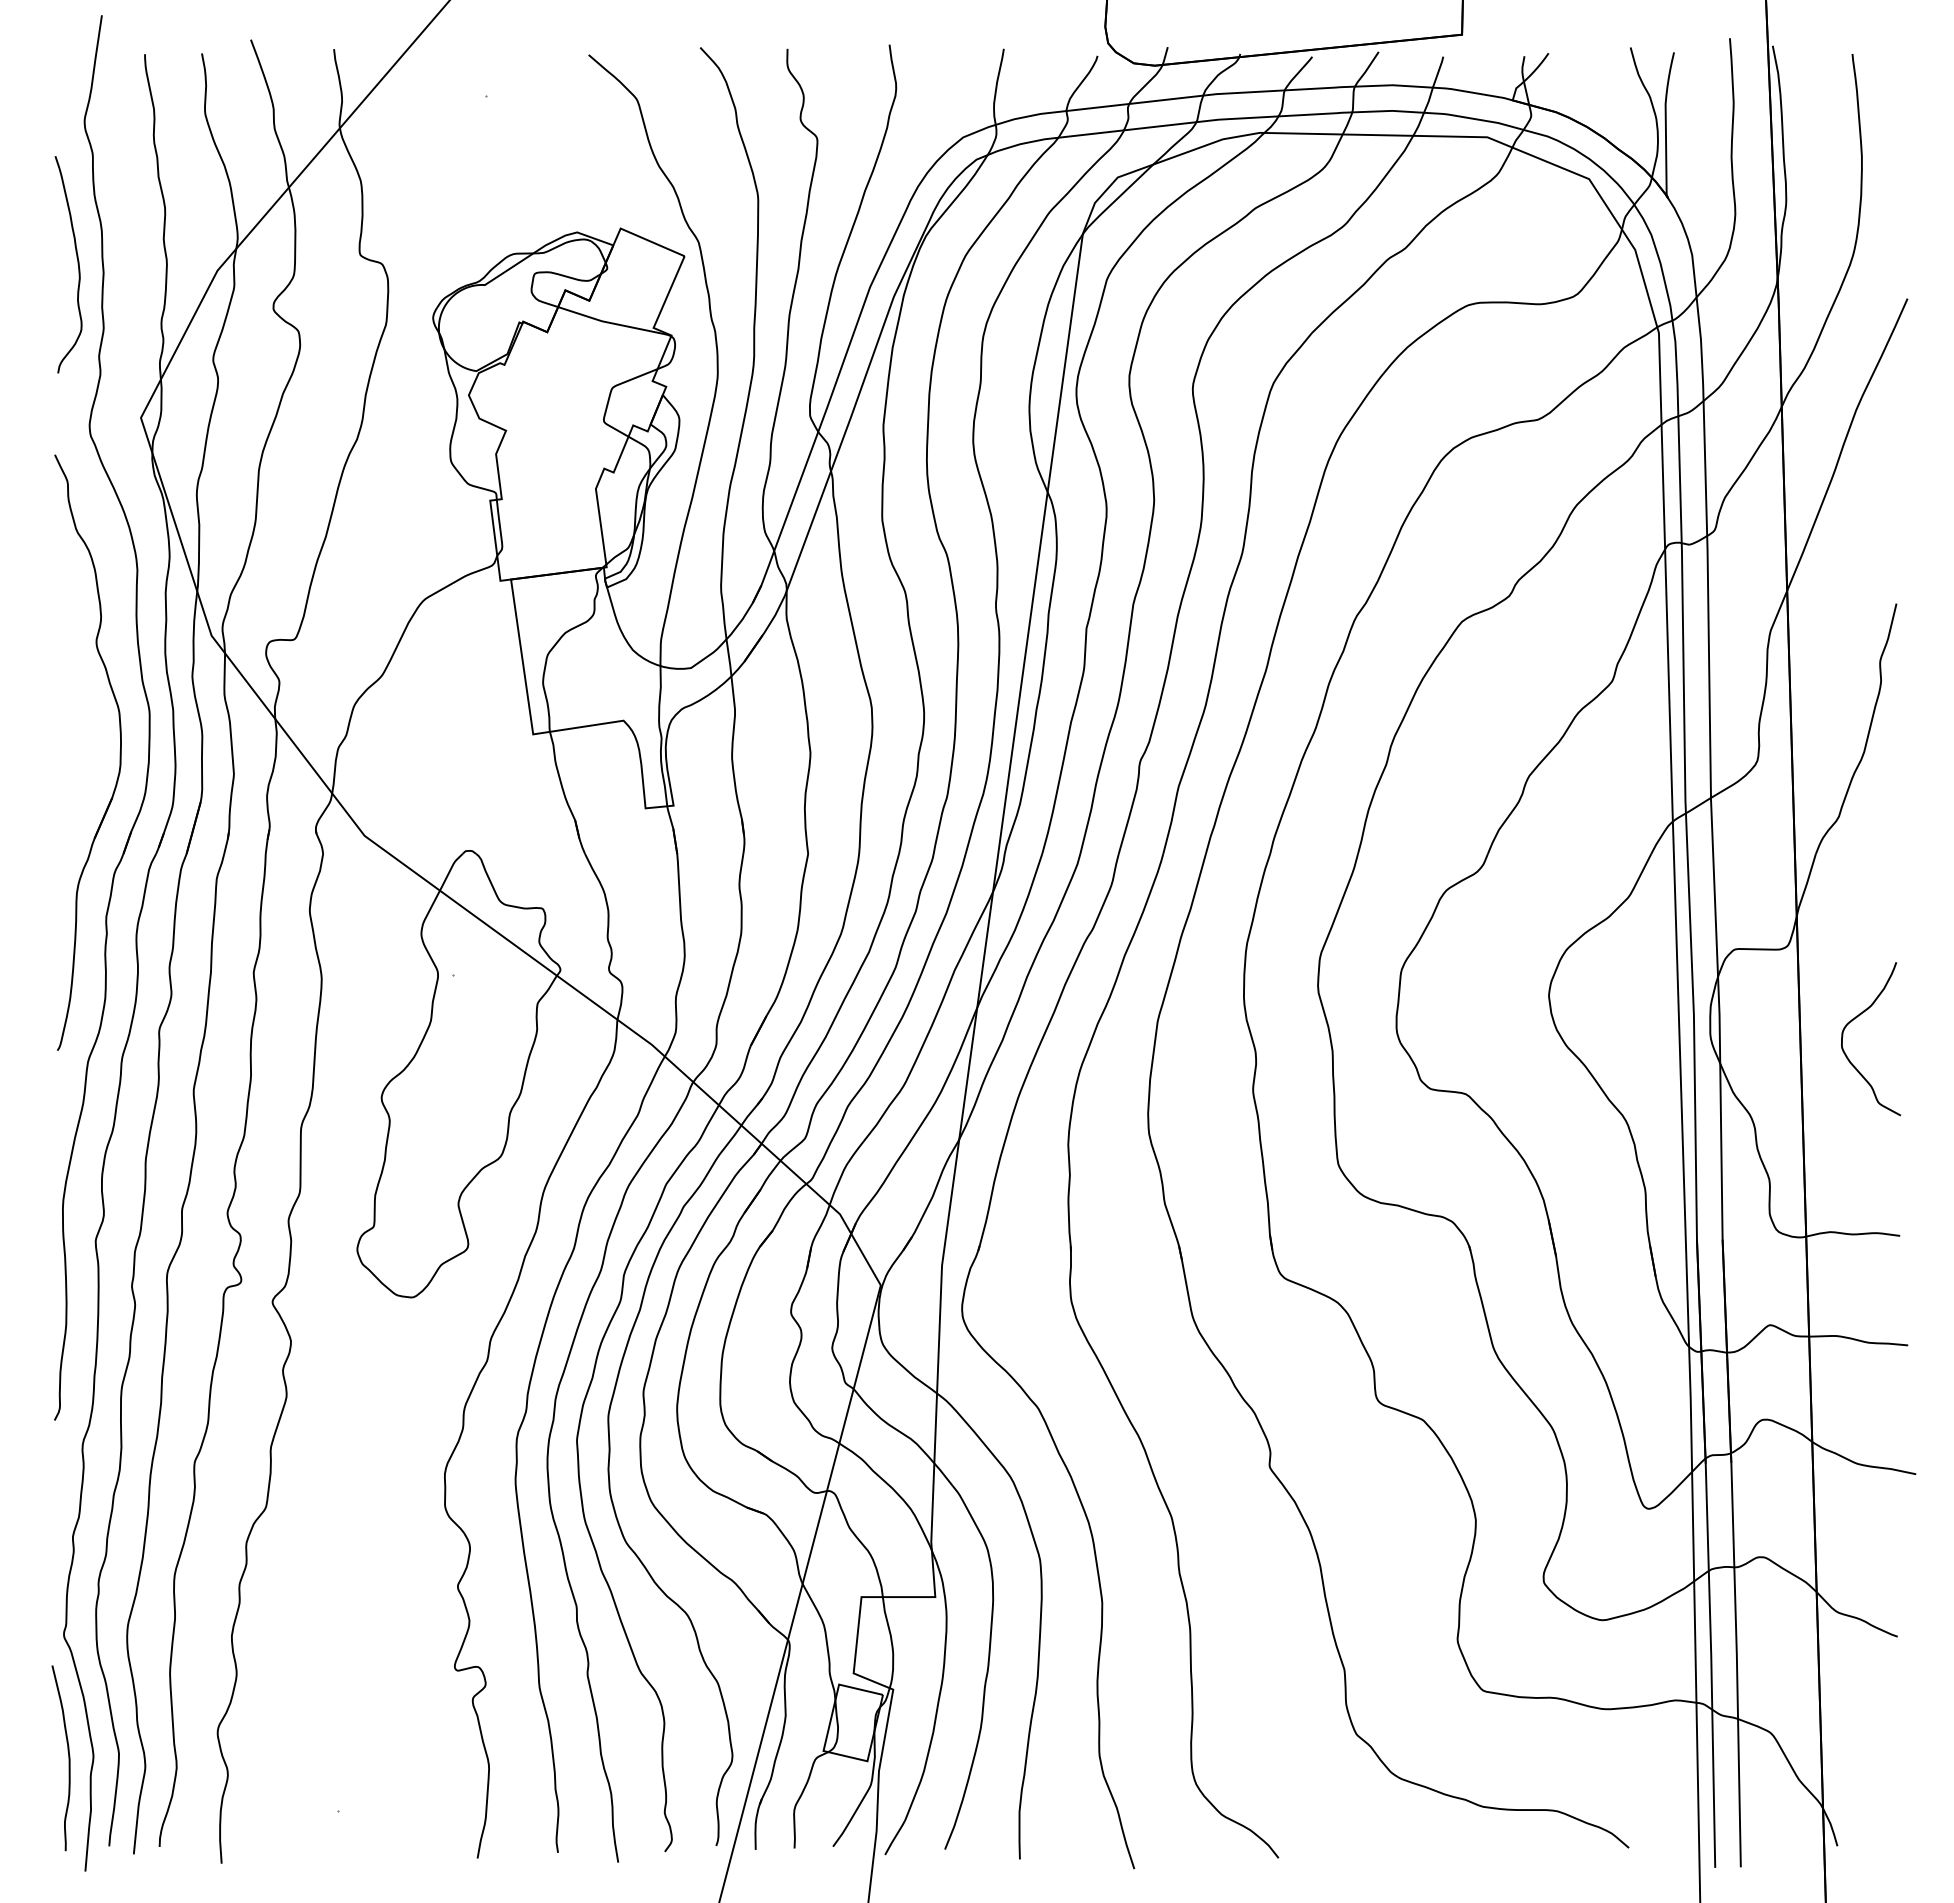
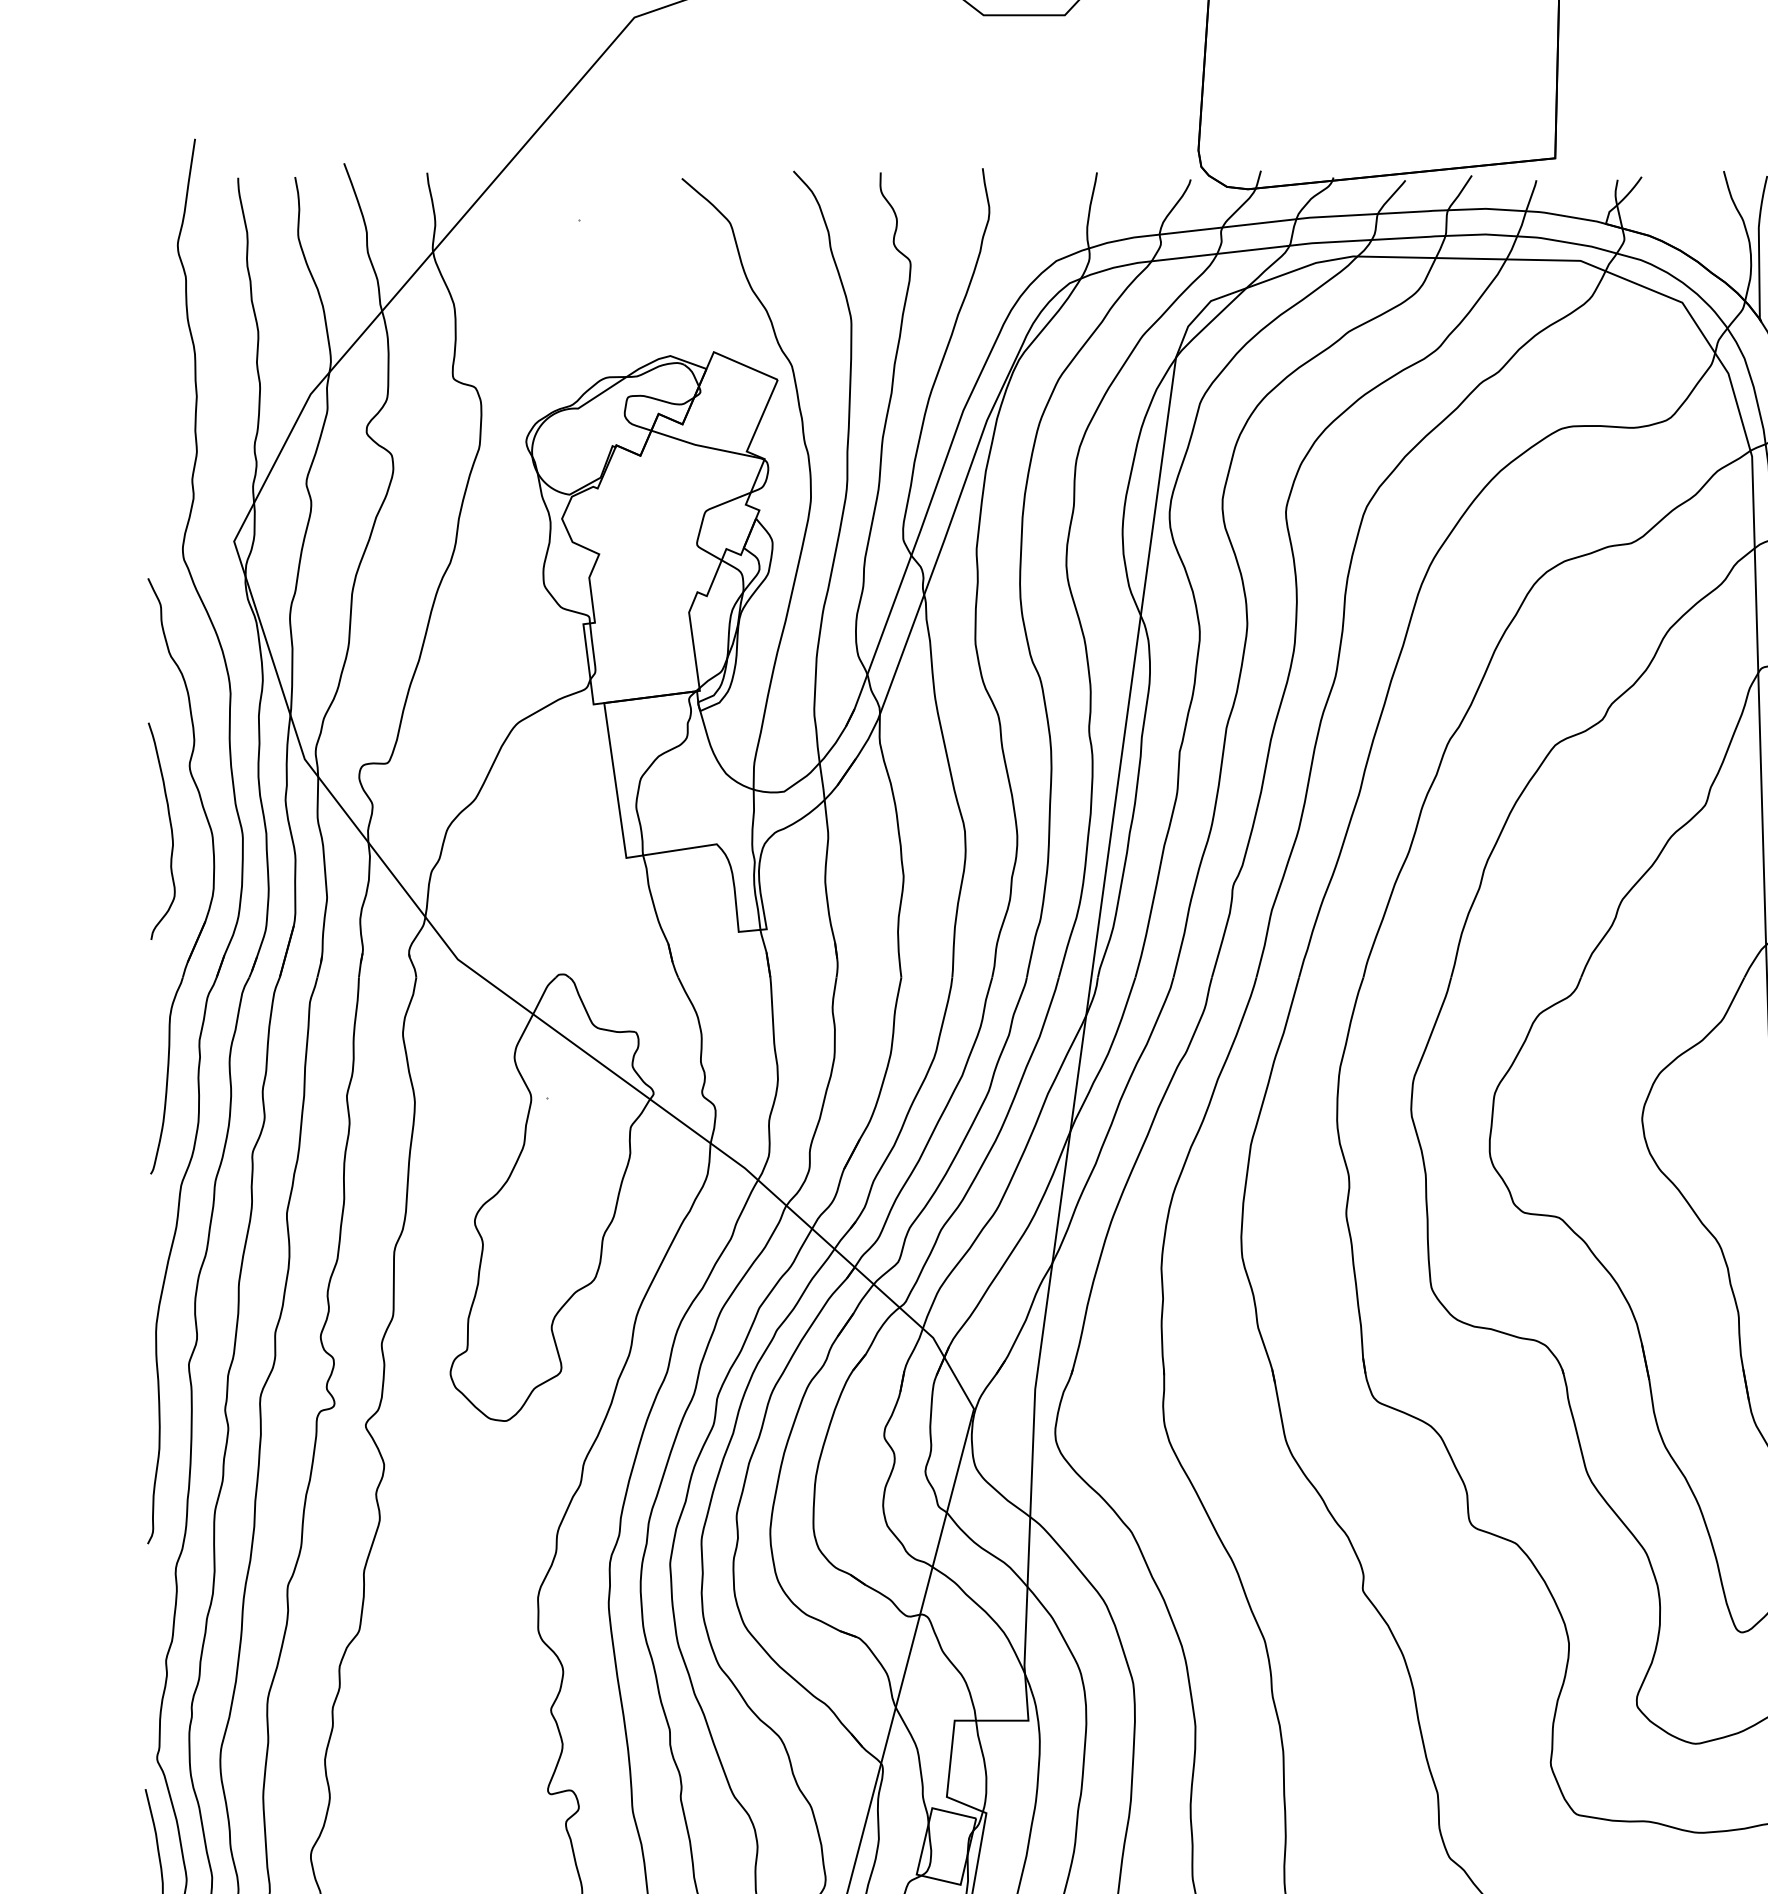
curve: (77, 264) -> (170, 831), moved

